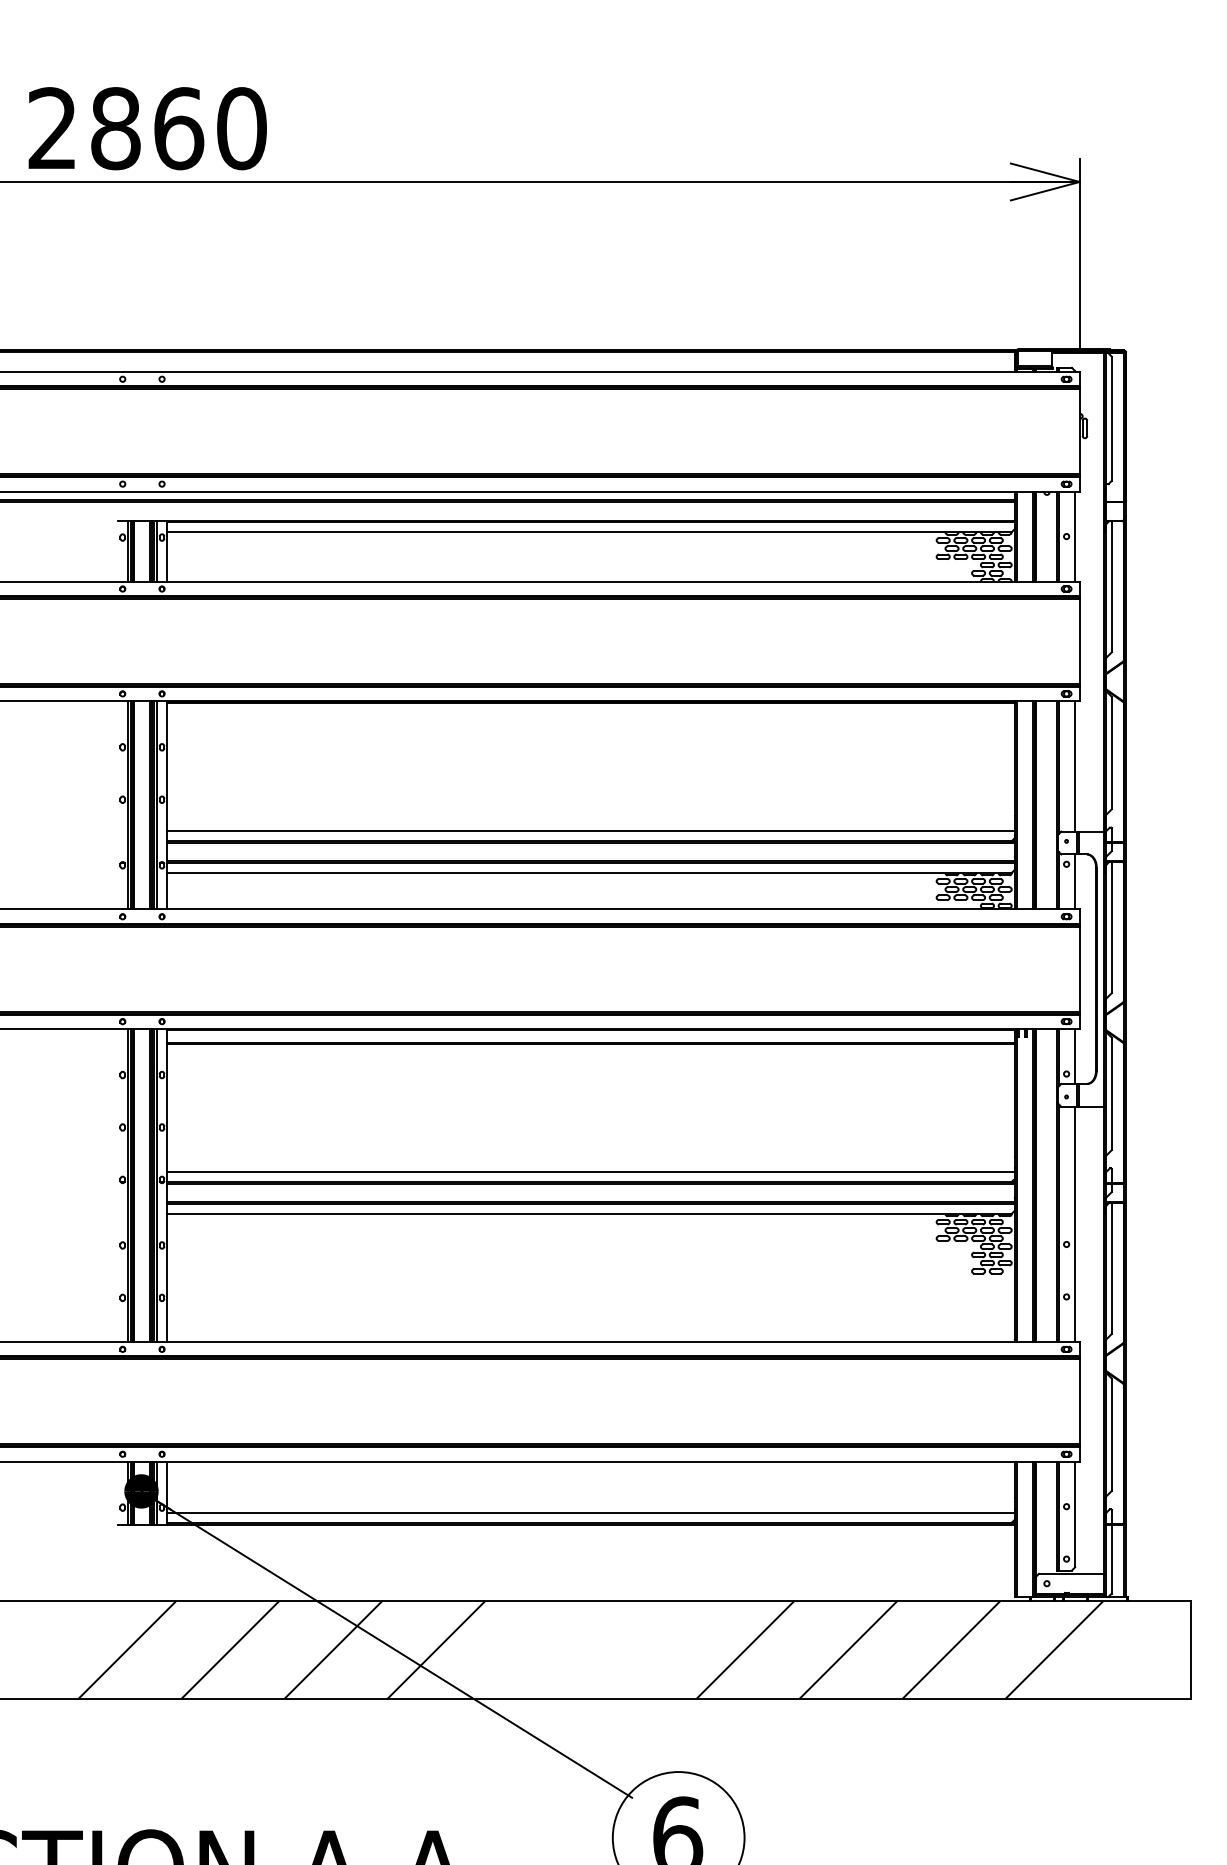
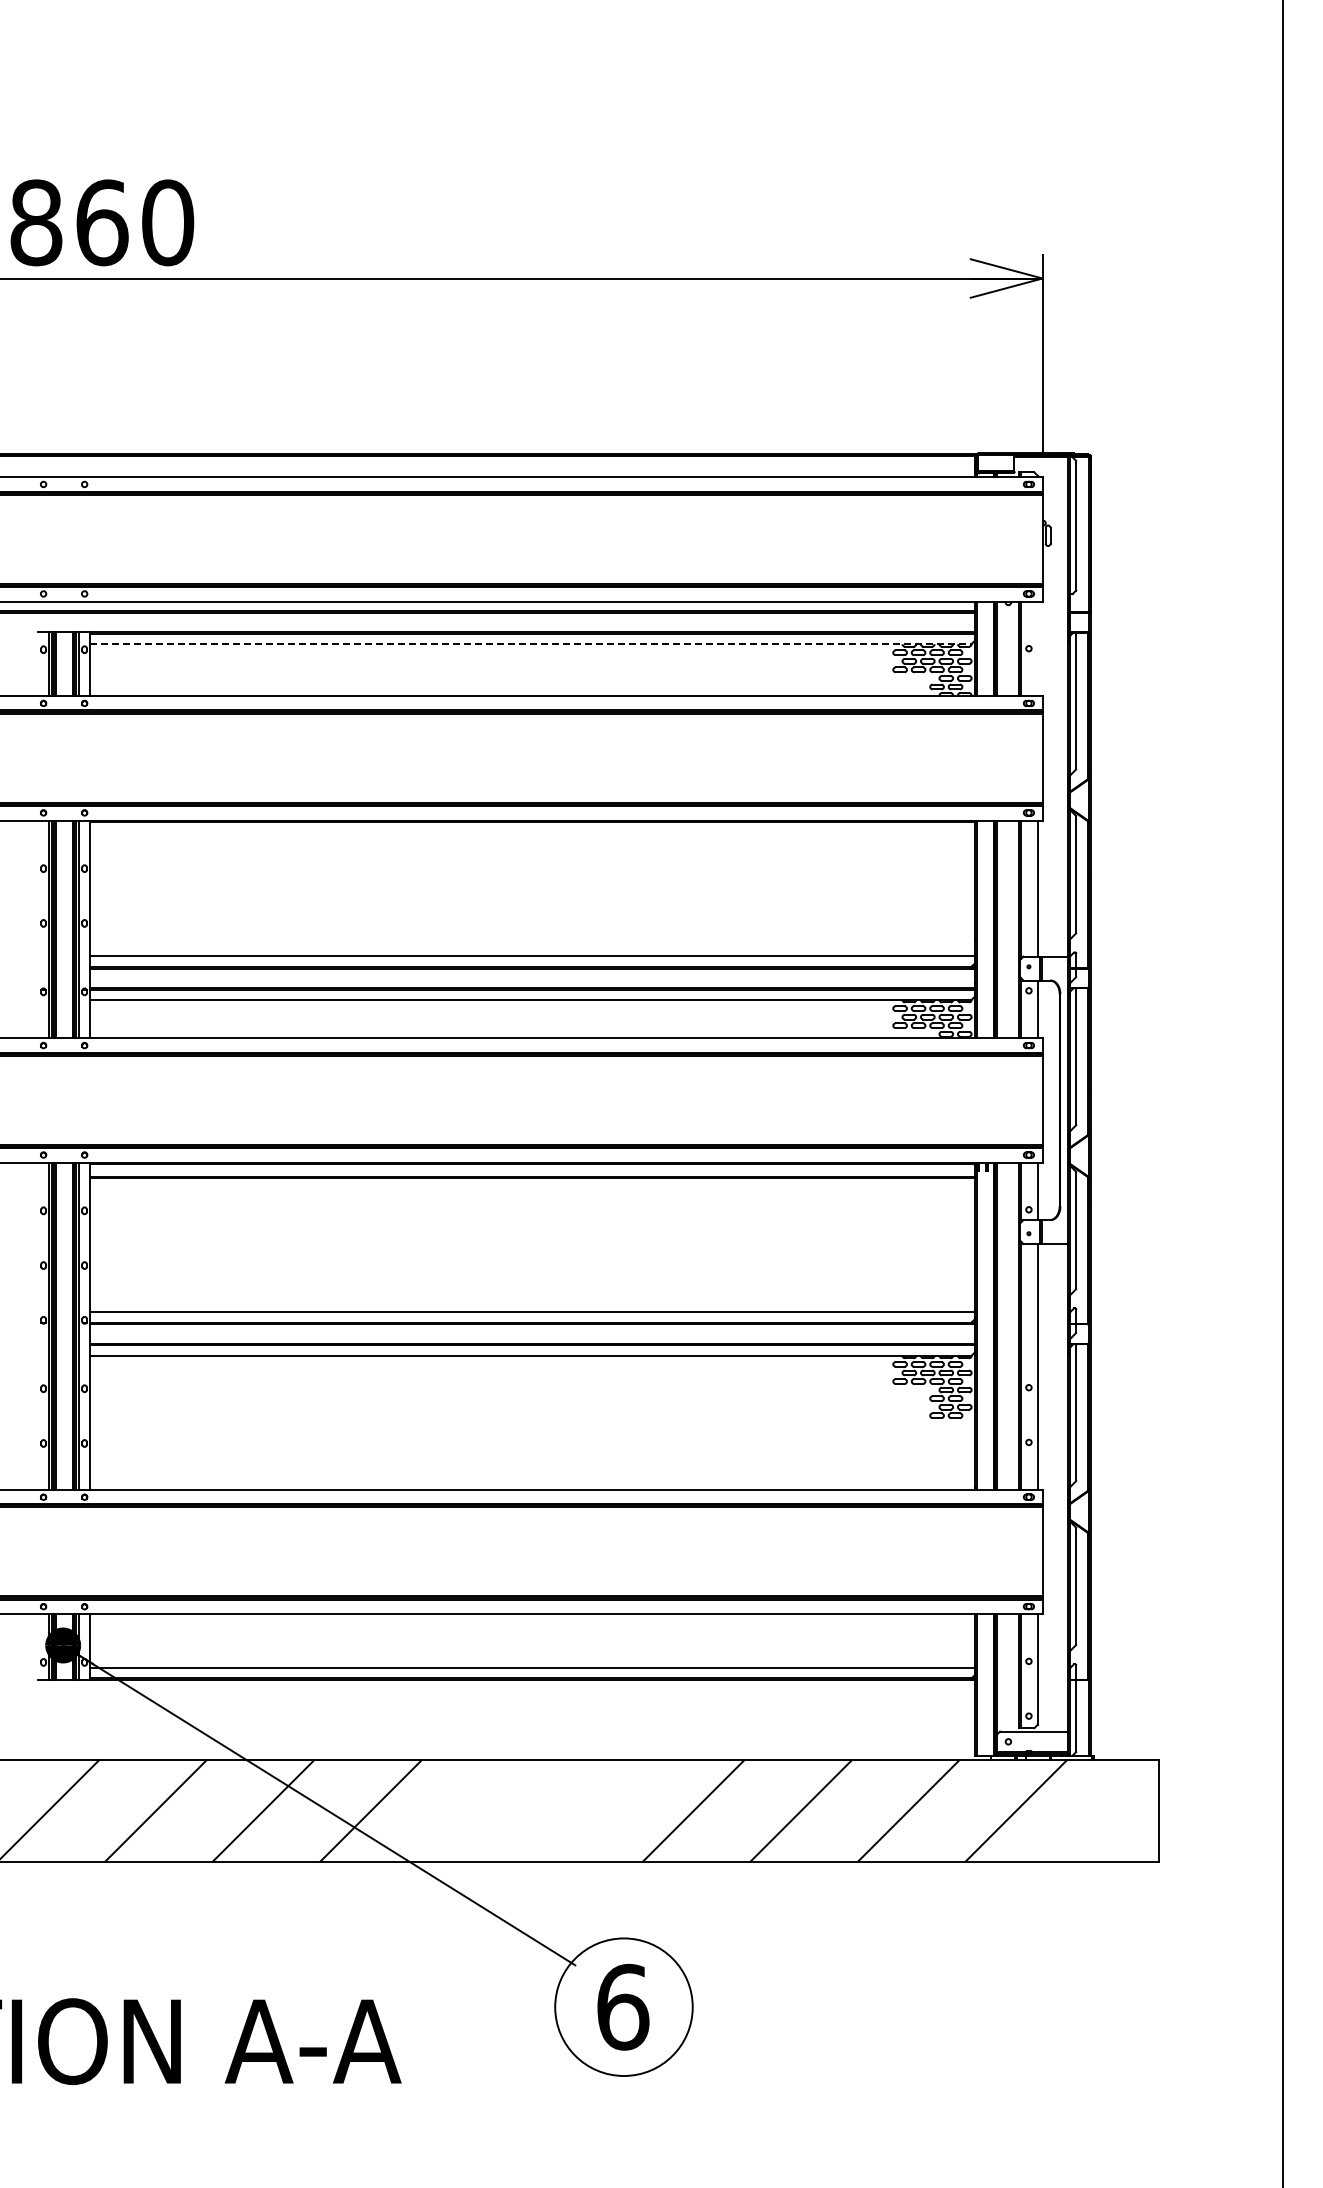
line: (589, 532) -> (530, 644), solid -> dashed
line: (1074, 536) -> (1037, 648), removed

